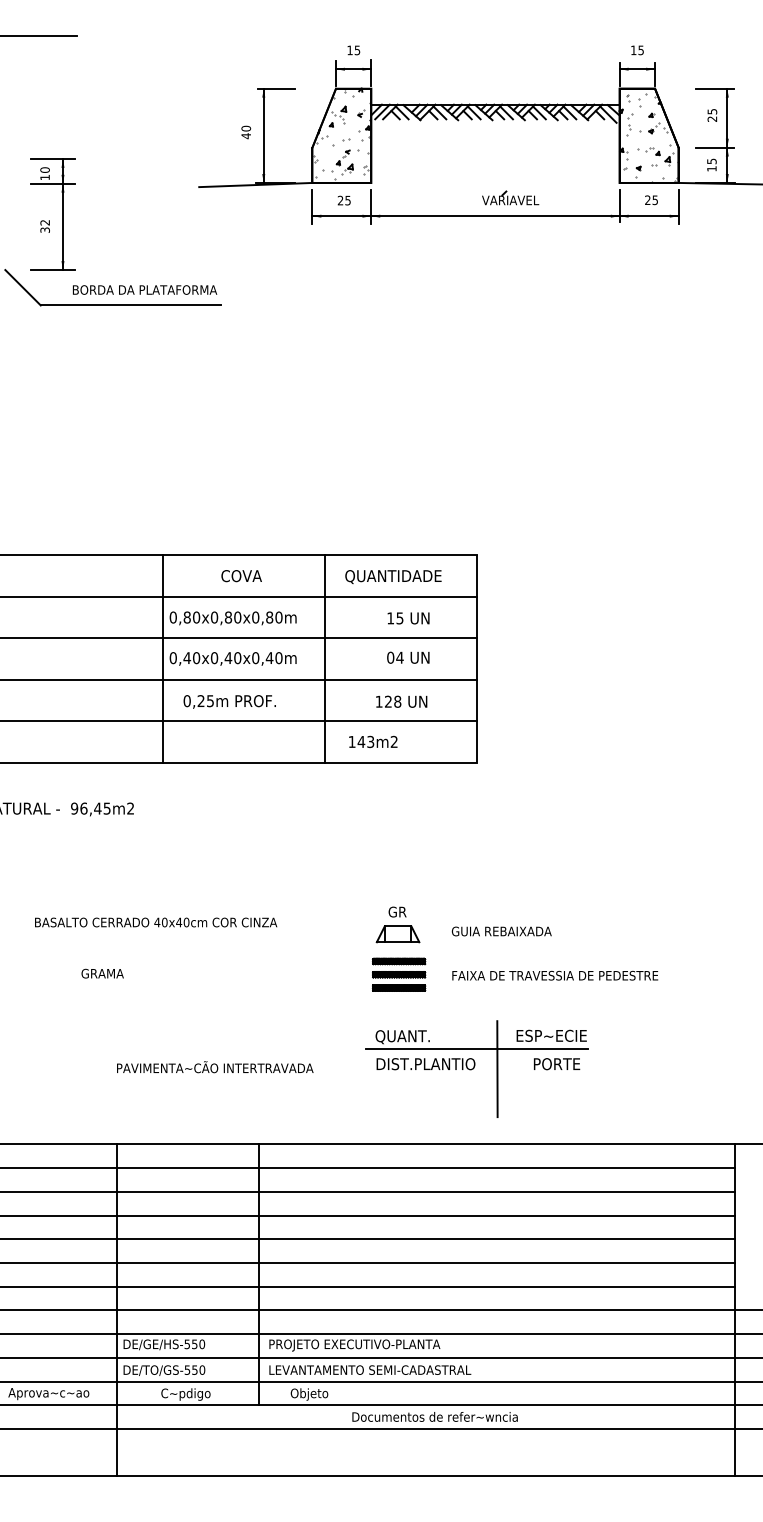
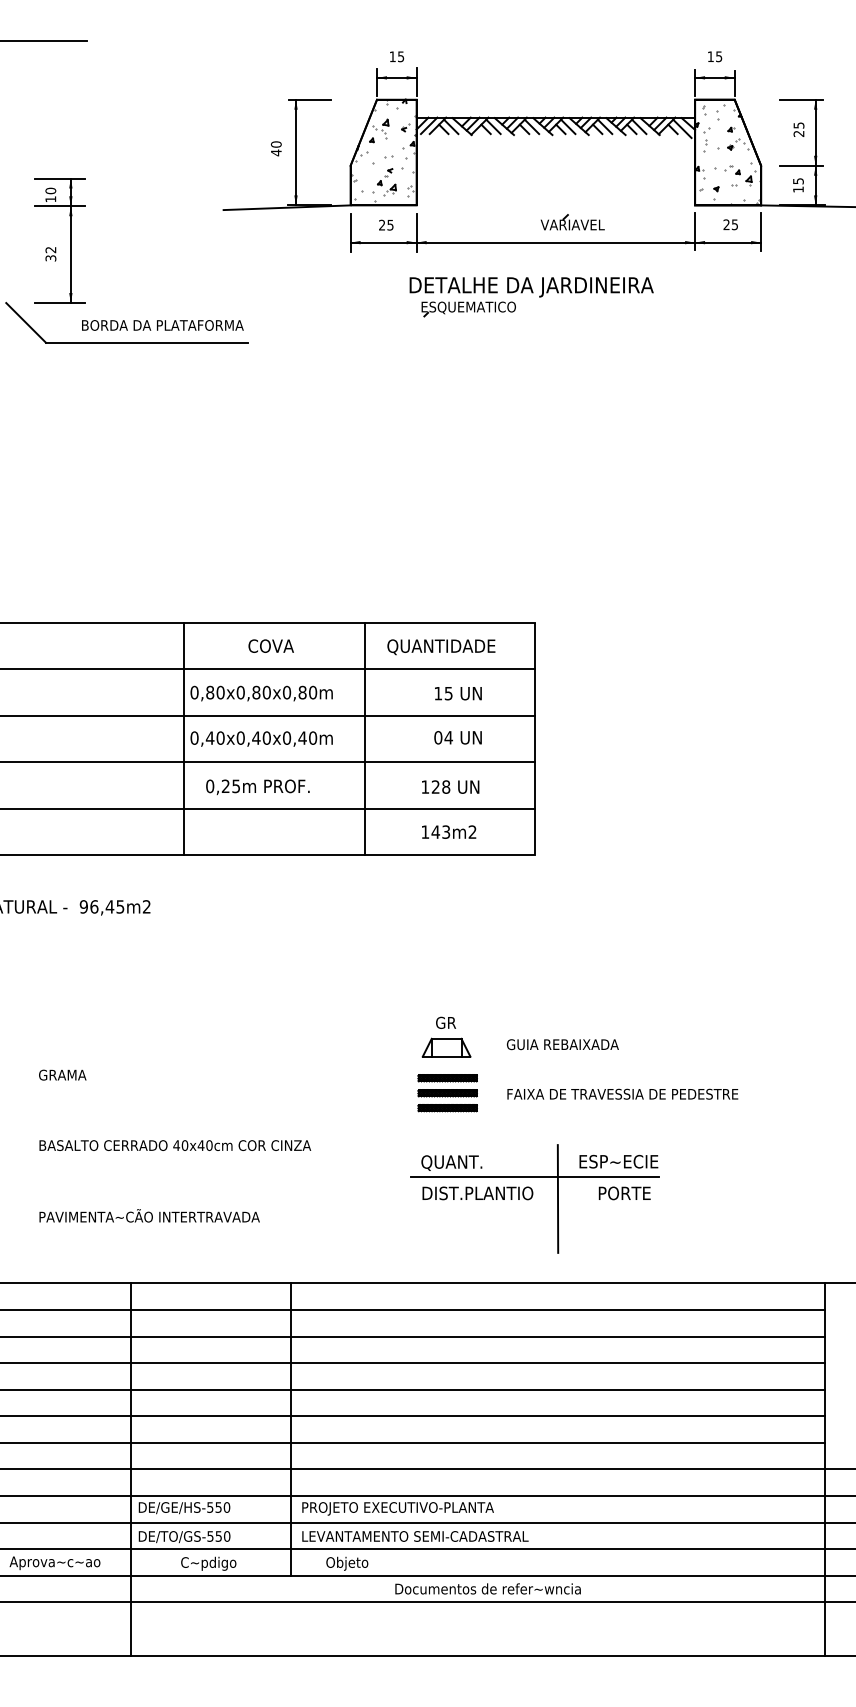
part: (473, 264) -> (531, 296), added
text: (373, 741) -> (449, 831), moved
text: (156, 922) -> (175, 1145), moved
text: (102, 973) -> (62, 1074), moved
text: (215, 1067) -> (149, 1216), moved

